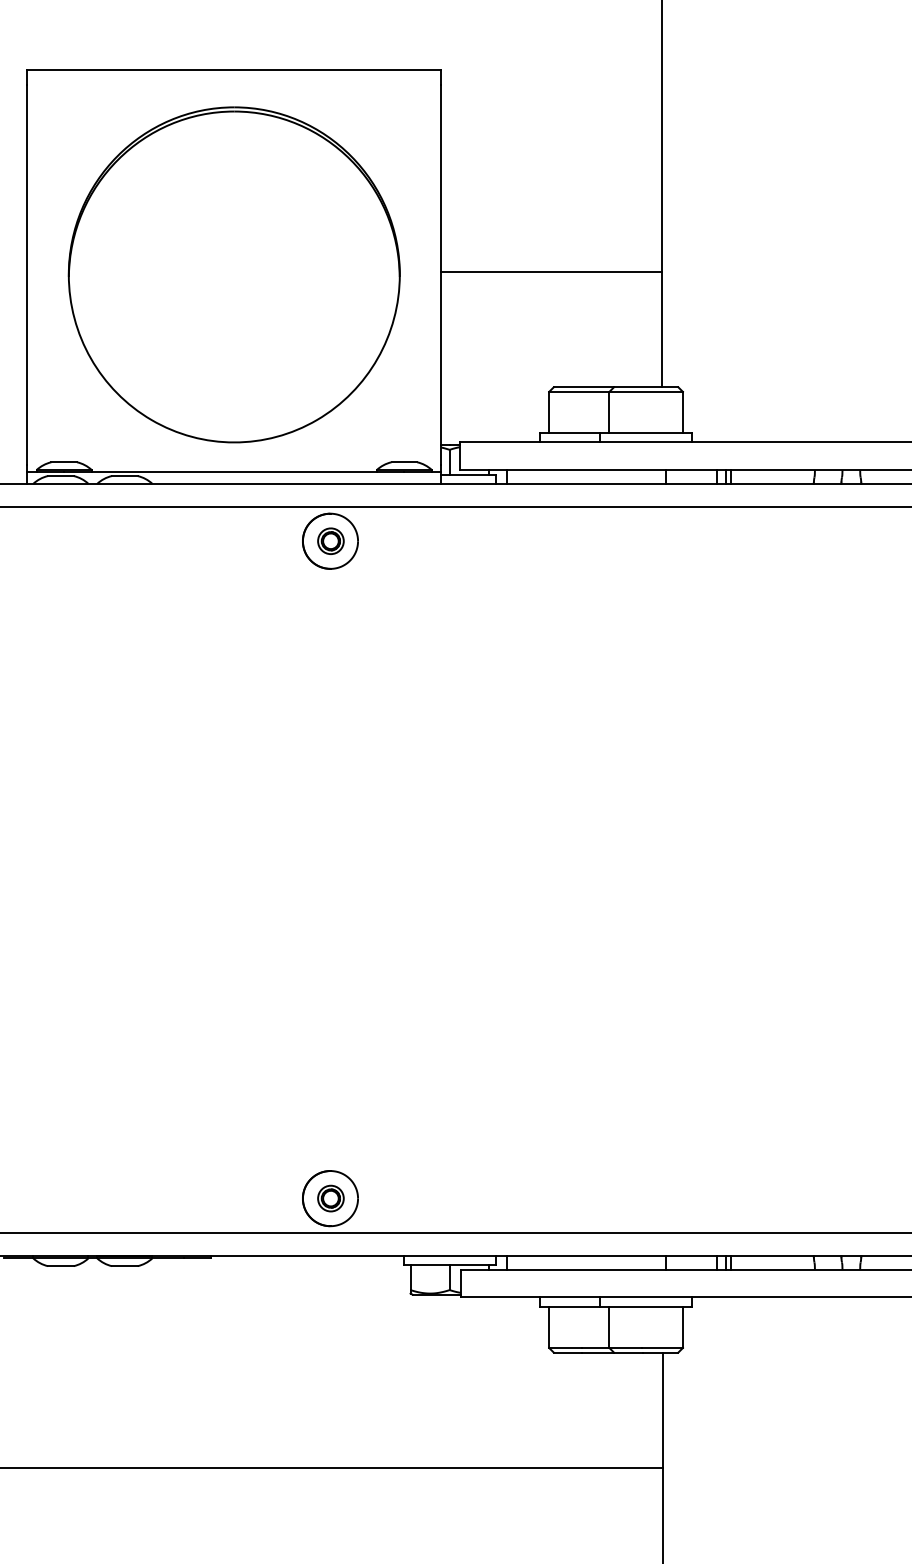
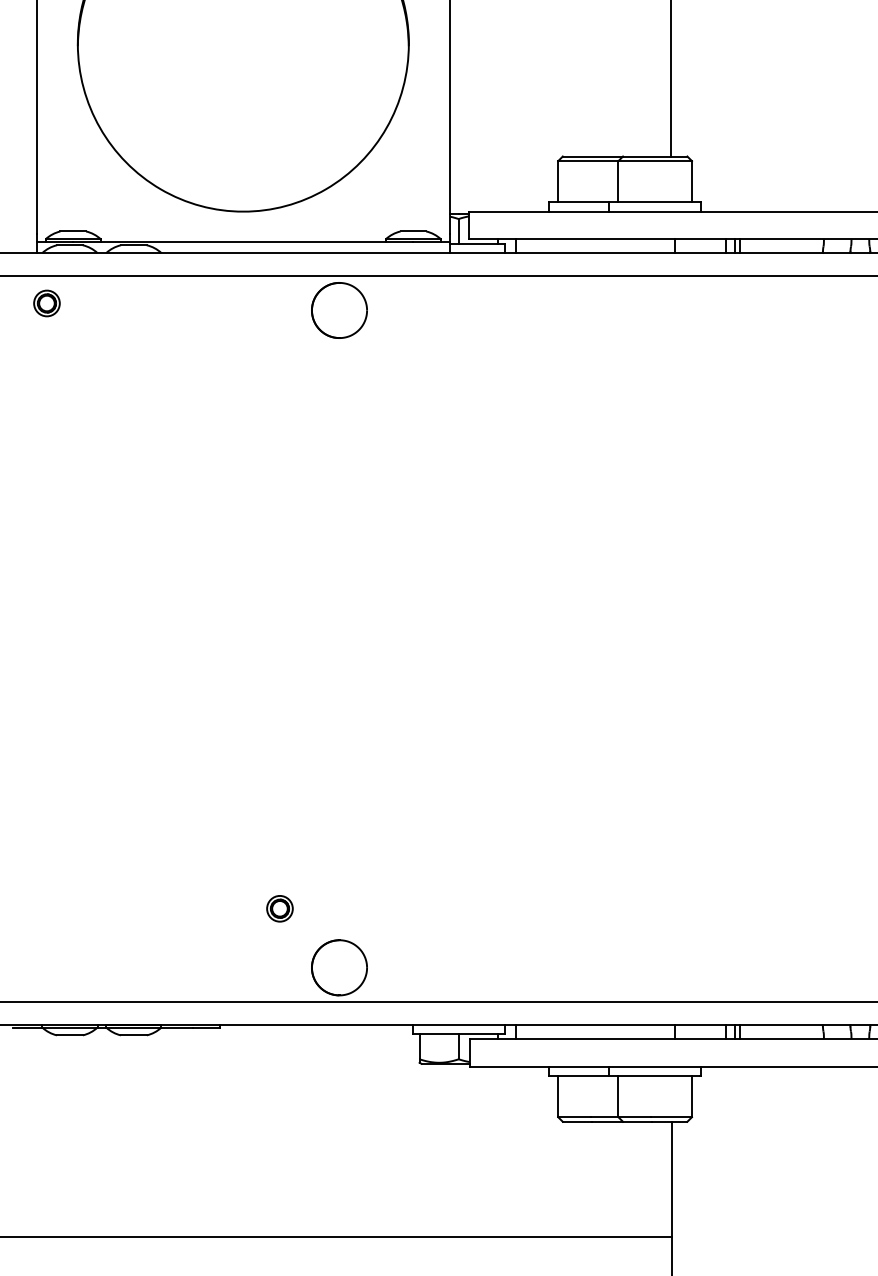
line: (551, 272) -> (560, 41), removed
part: (330, 540) -> (46, 302), moved
part: (330, 1198) -> (279, 908), moved

